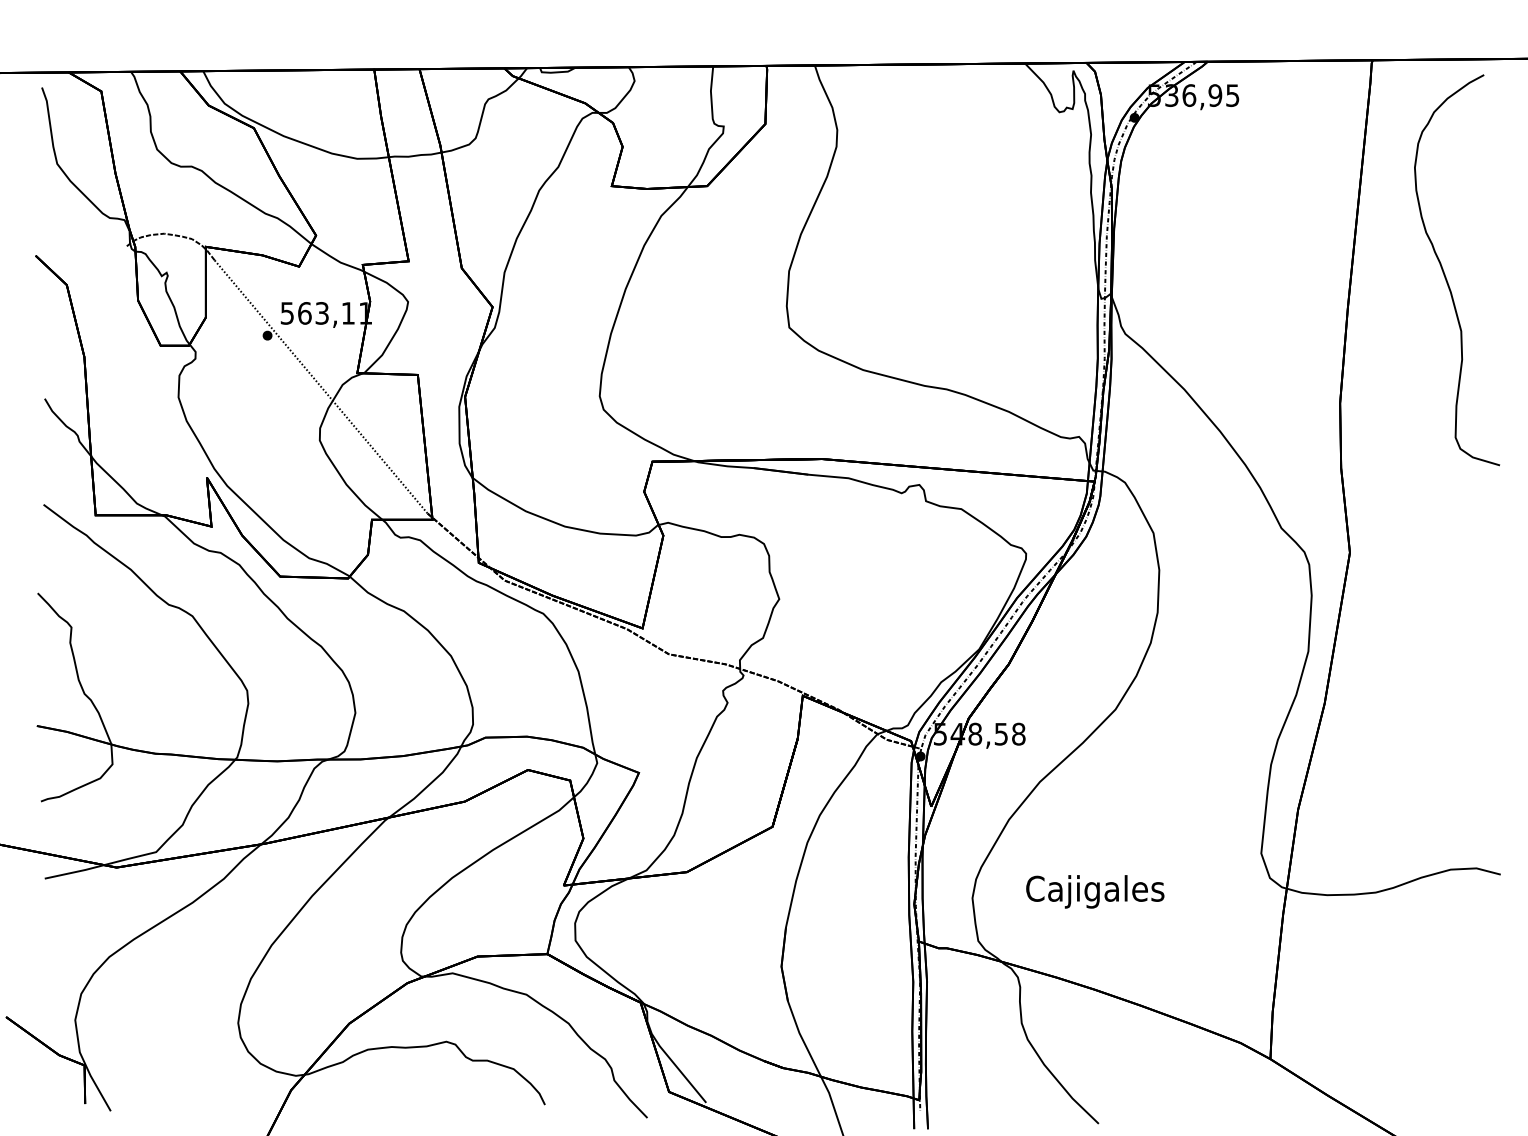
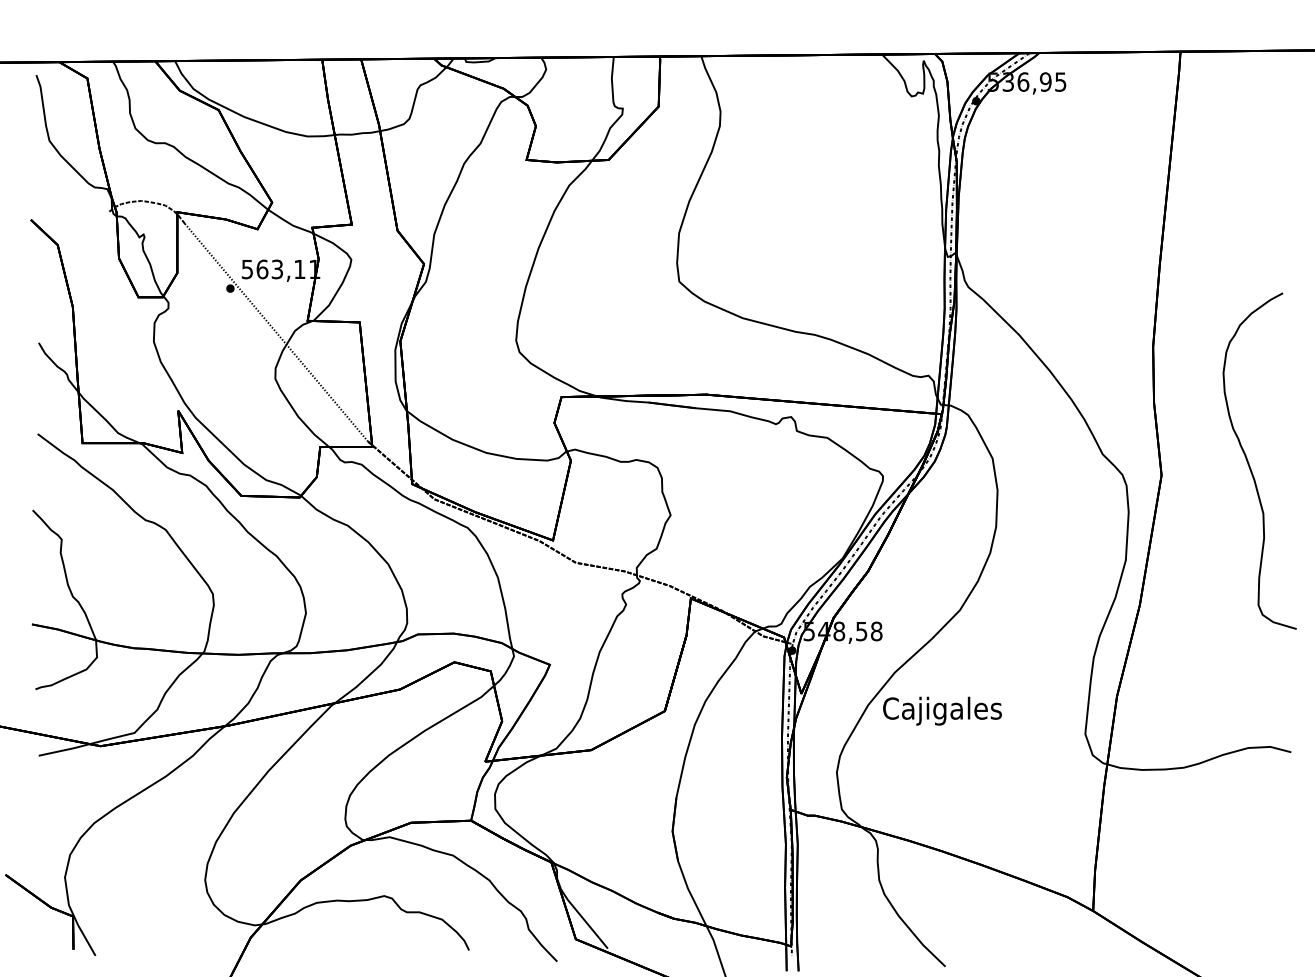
curve: (1445, 274) -> (1249, 464), moved
text: (1095, 891) -> (942, 710), moved

